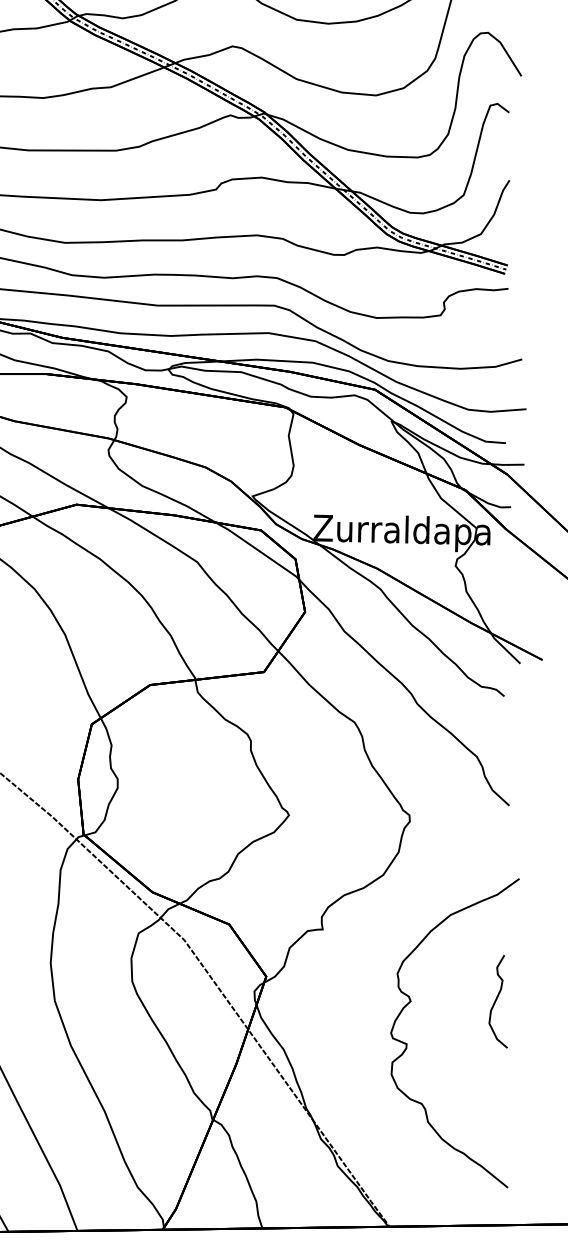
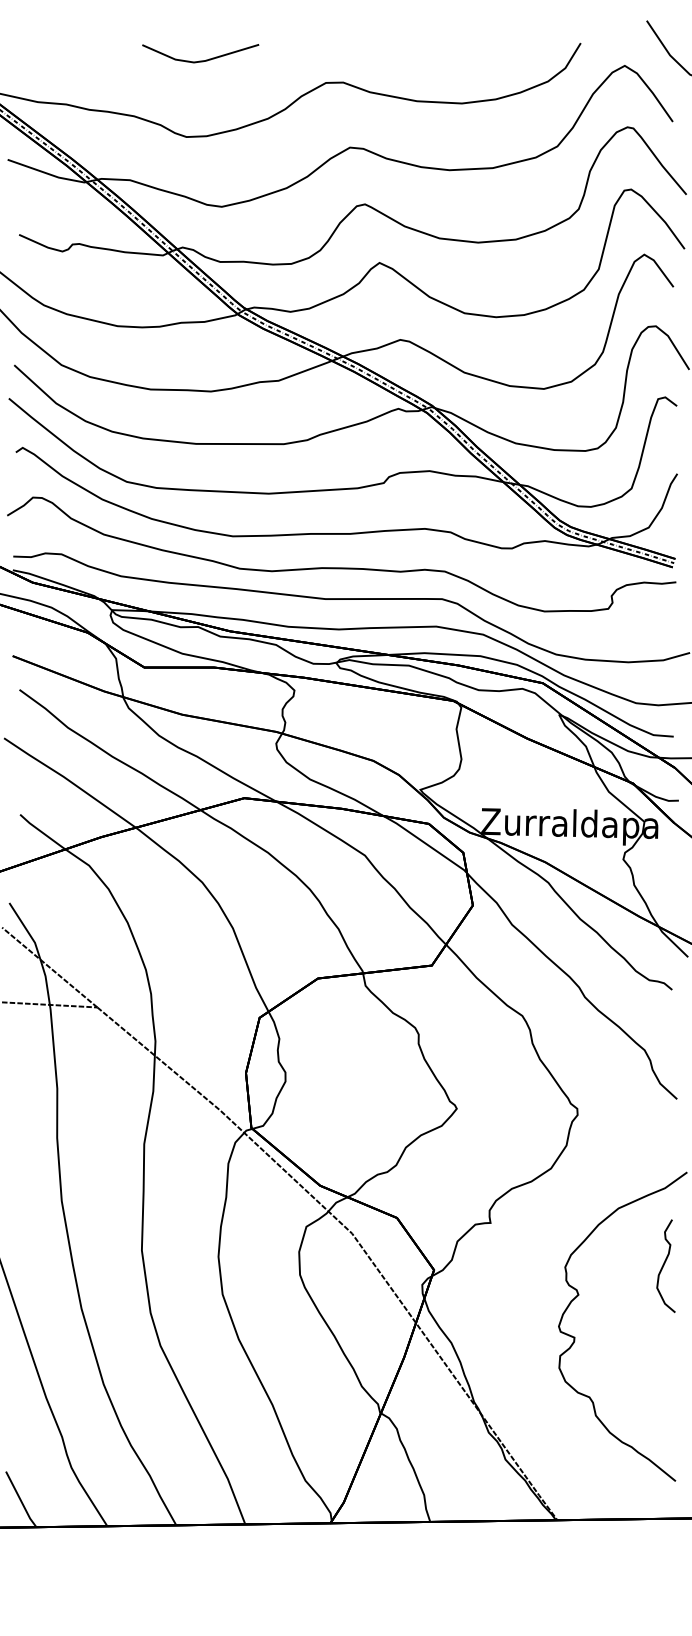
curve: (496, 1001) -> (664, 1265), moved

